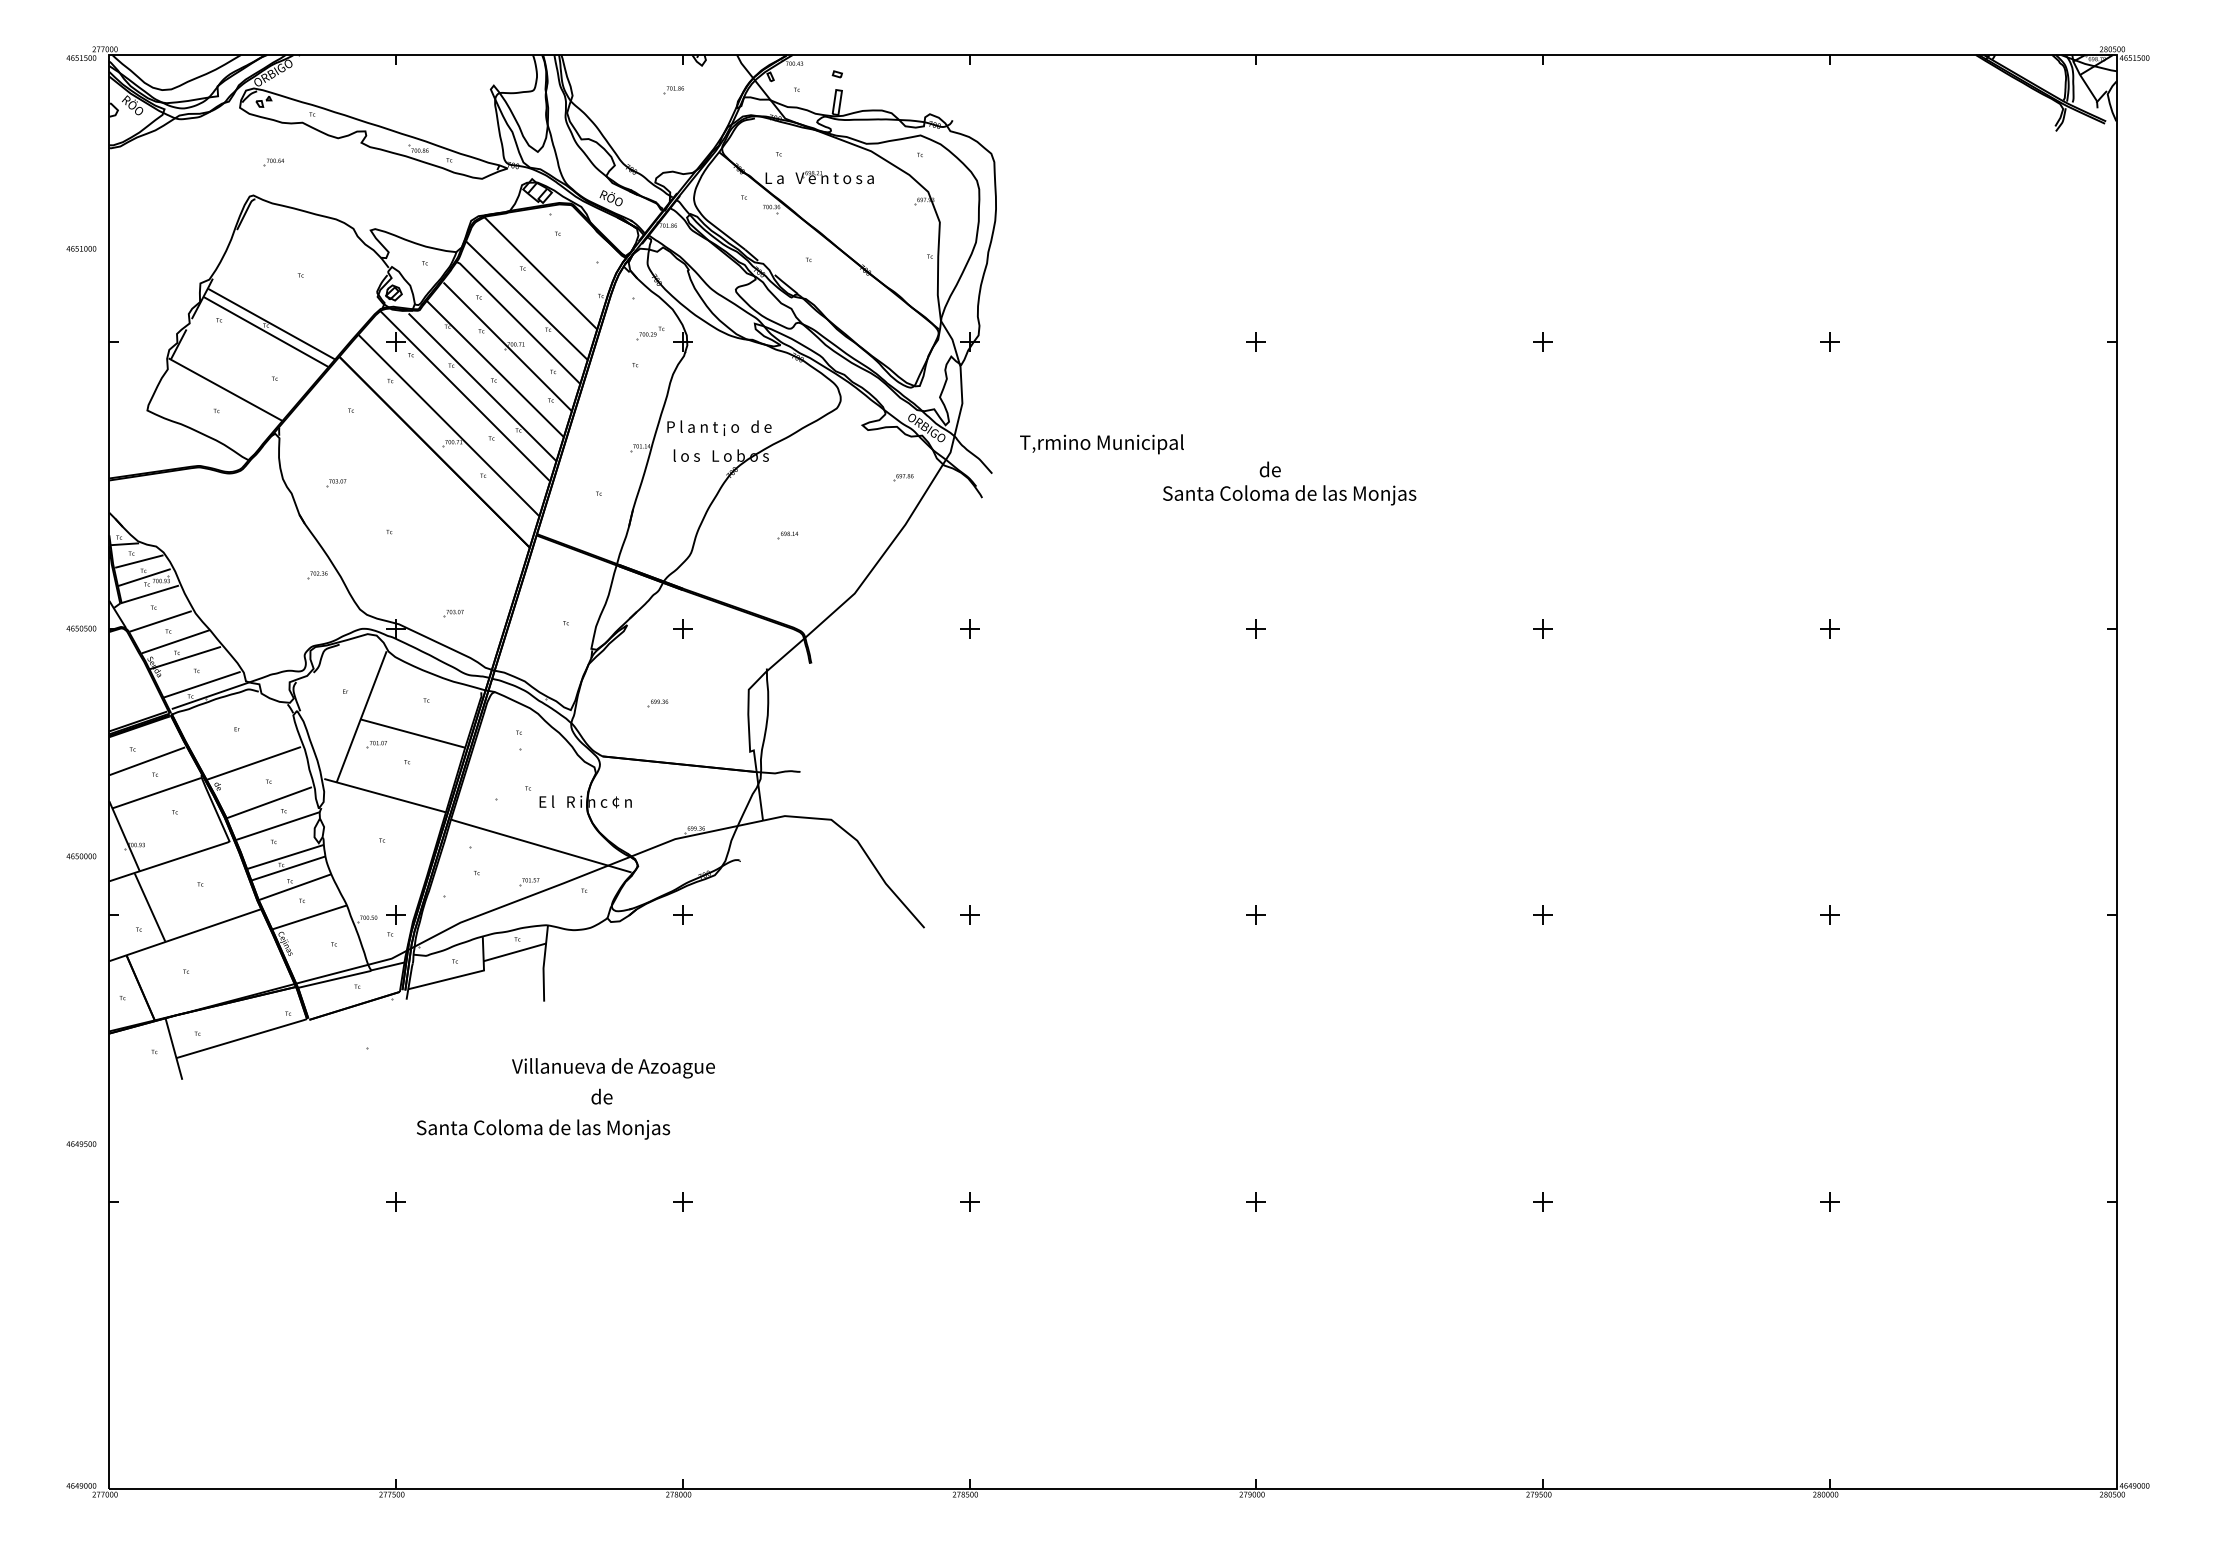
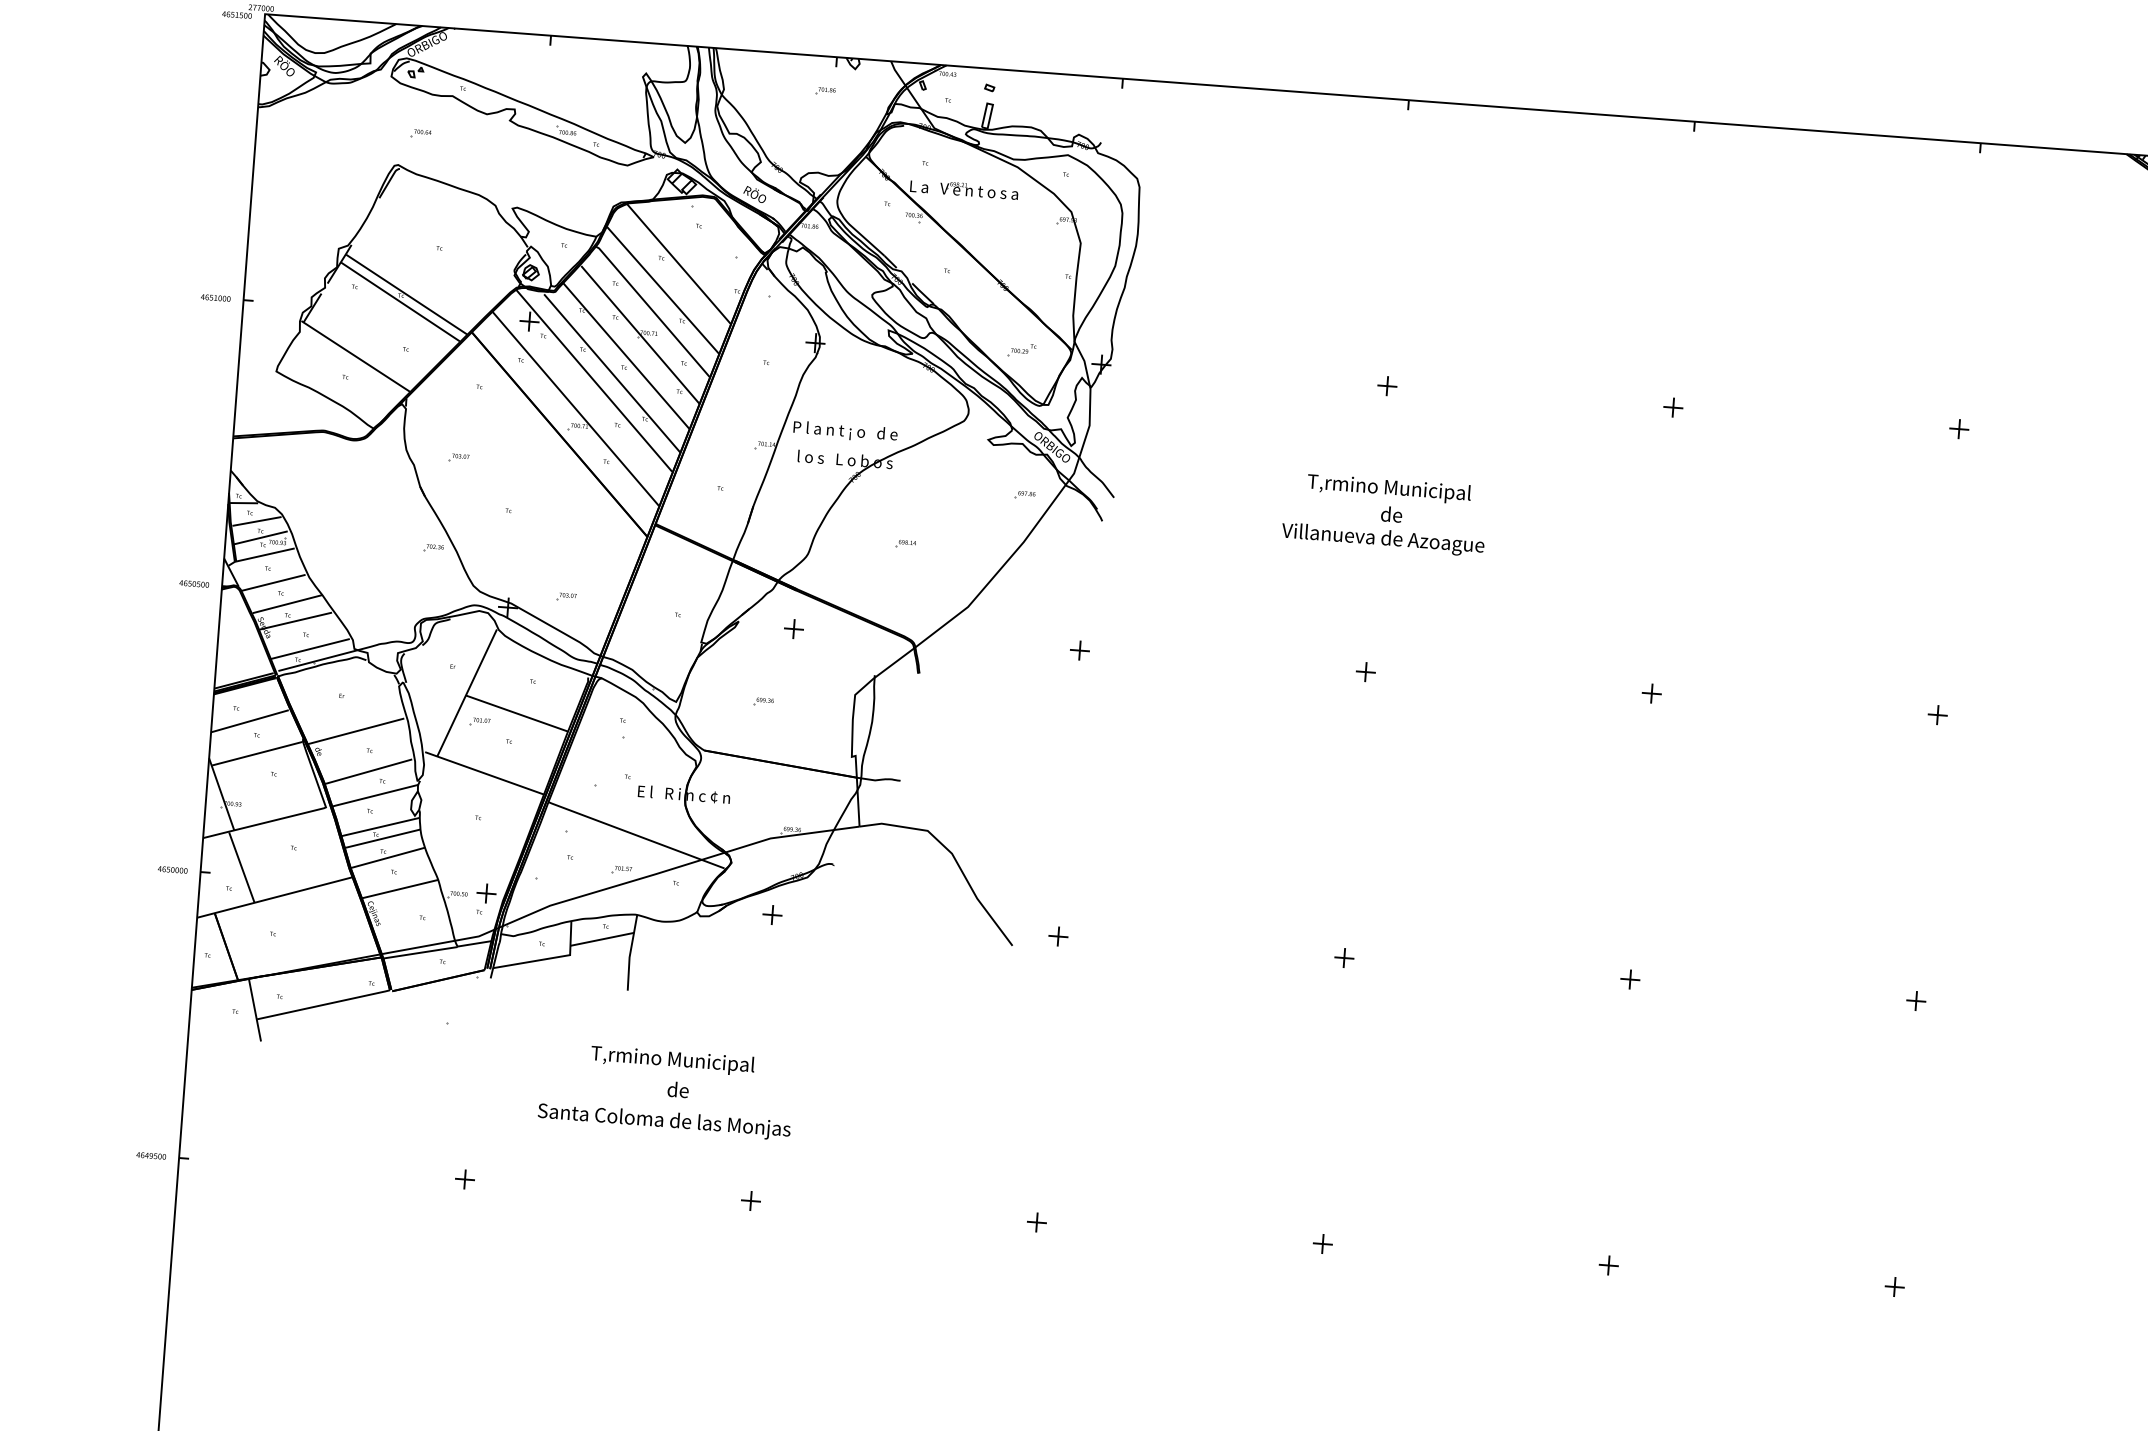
text: (81, 248) -> (215, 297), moved
part: (650, 333) -> (1022, 350), moved
text: (1101, 444) -> (1388, 489), moved
text: (1289, 495) -> (1408, 541), Santa Coloma de las Monjas -> Villanueva de Azoague
text: (81, 856) -> (172, 870), moved
text: (613, 1068) -> (691, 1062), Villanueva de Azoague -> T‚rmino Municipal
text: (543, 1129) -> (664, 1121), moved
text: (81, 1143) -> (151, 1155), moved

